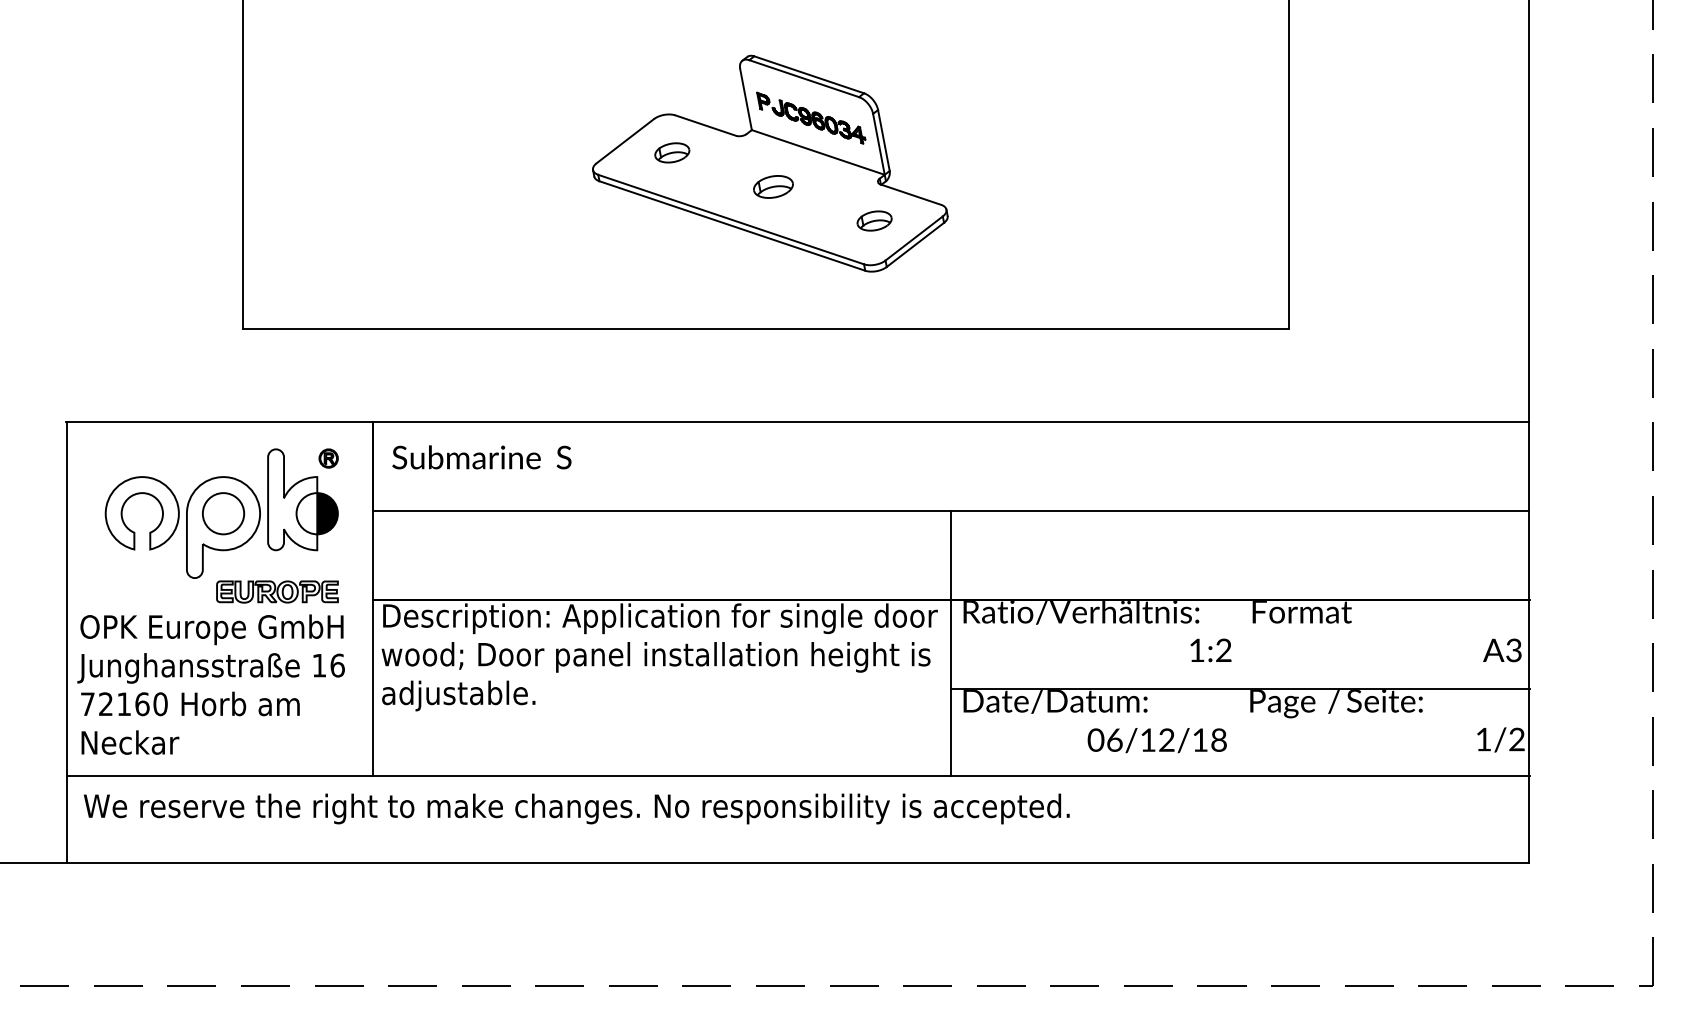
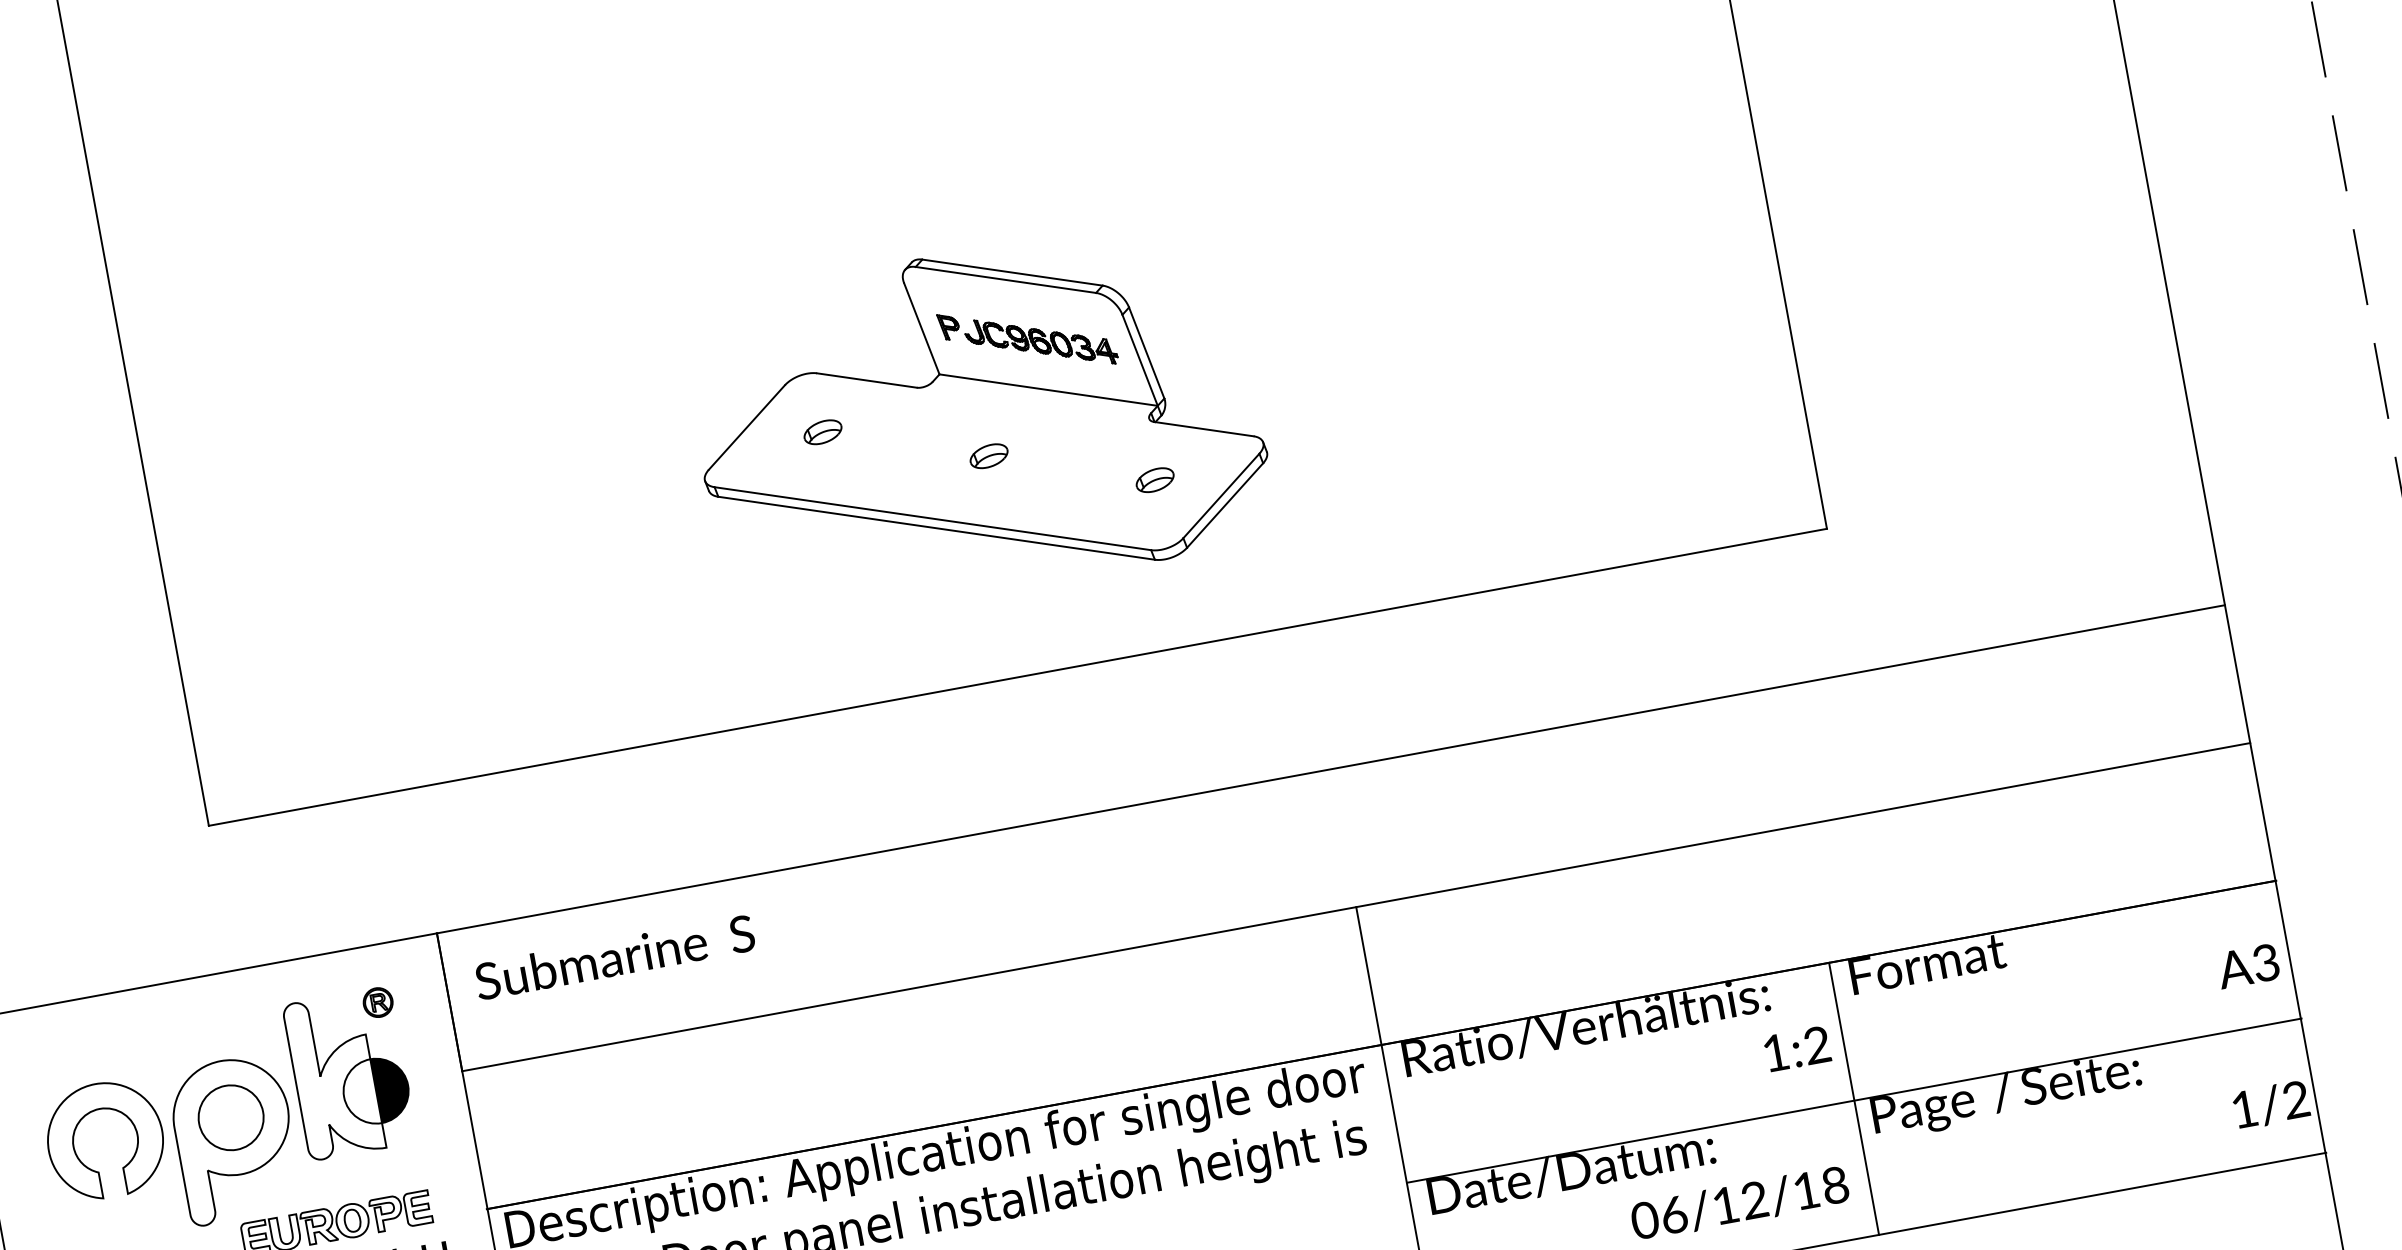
part: (672, 152) -> (823, 431), size x0.71
part: (773, 186) -> (988, 455), size x0.62
part: (874, 220) -> (1154, 479), size x0.71
line: (1240, 688) -> (1853, 1099), added

